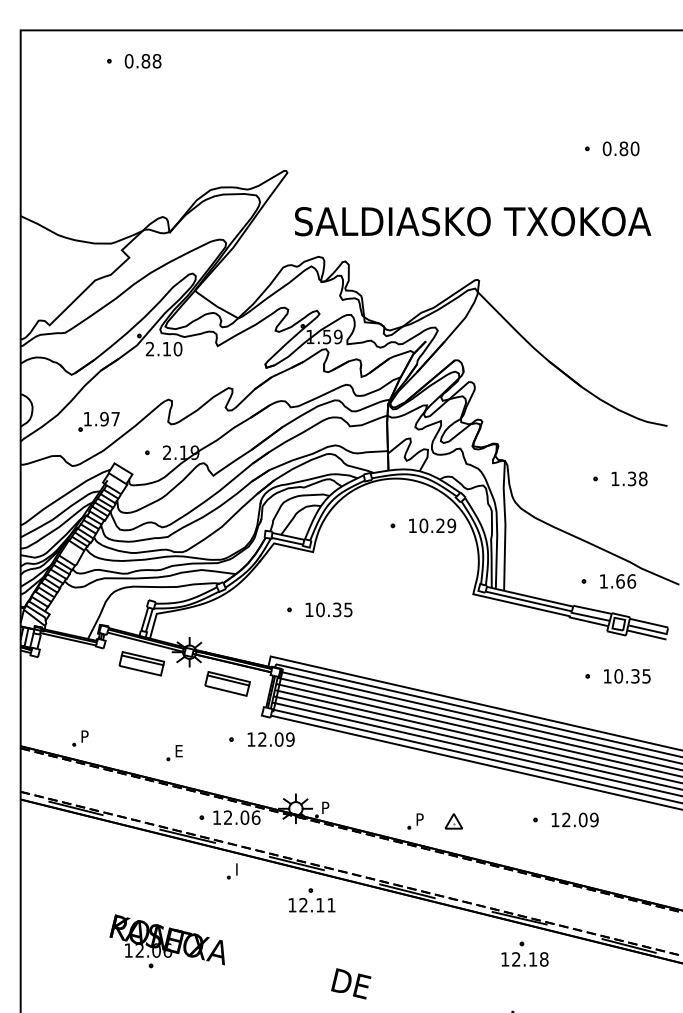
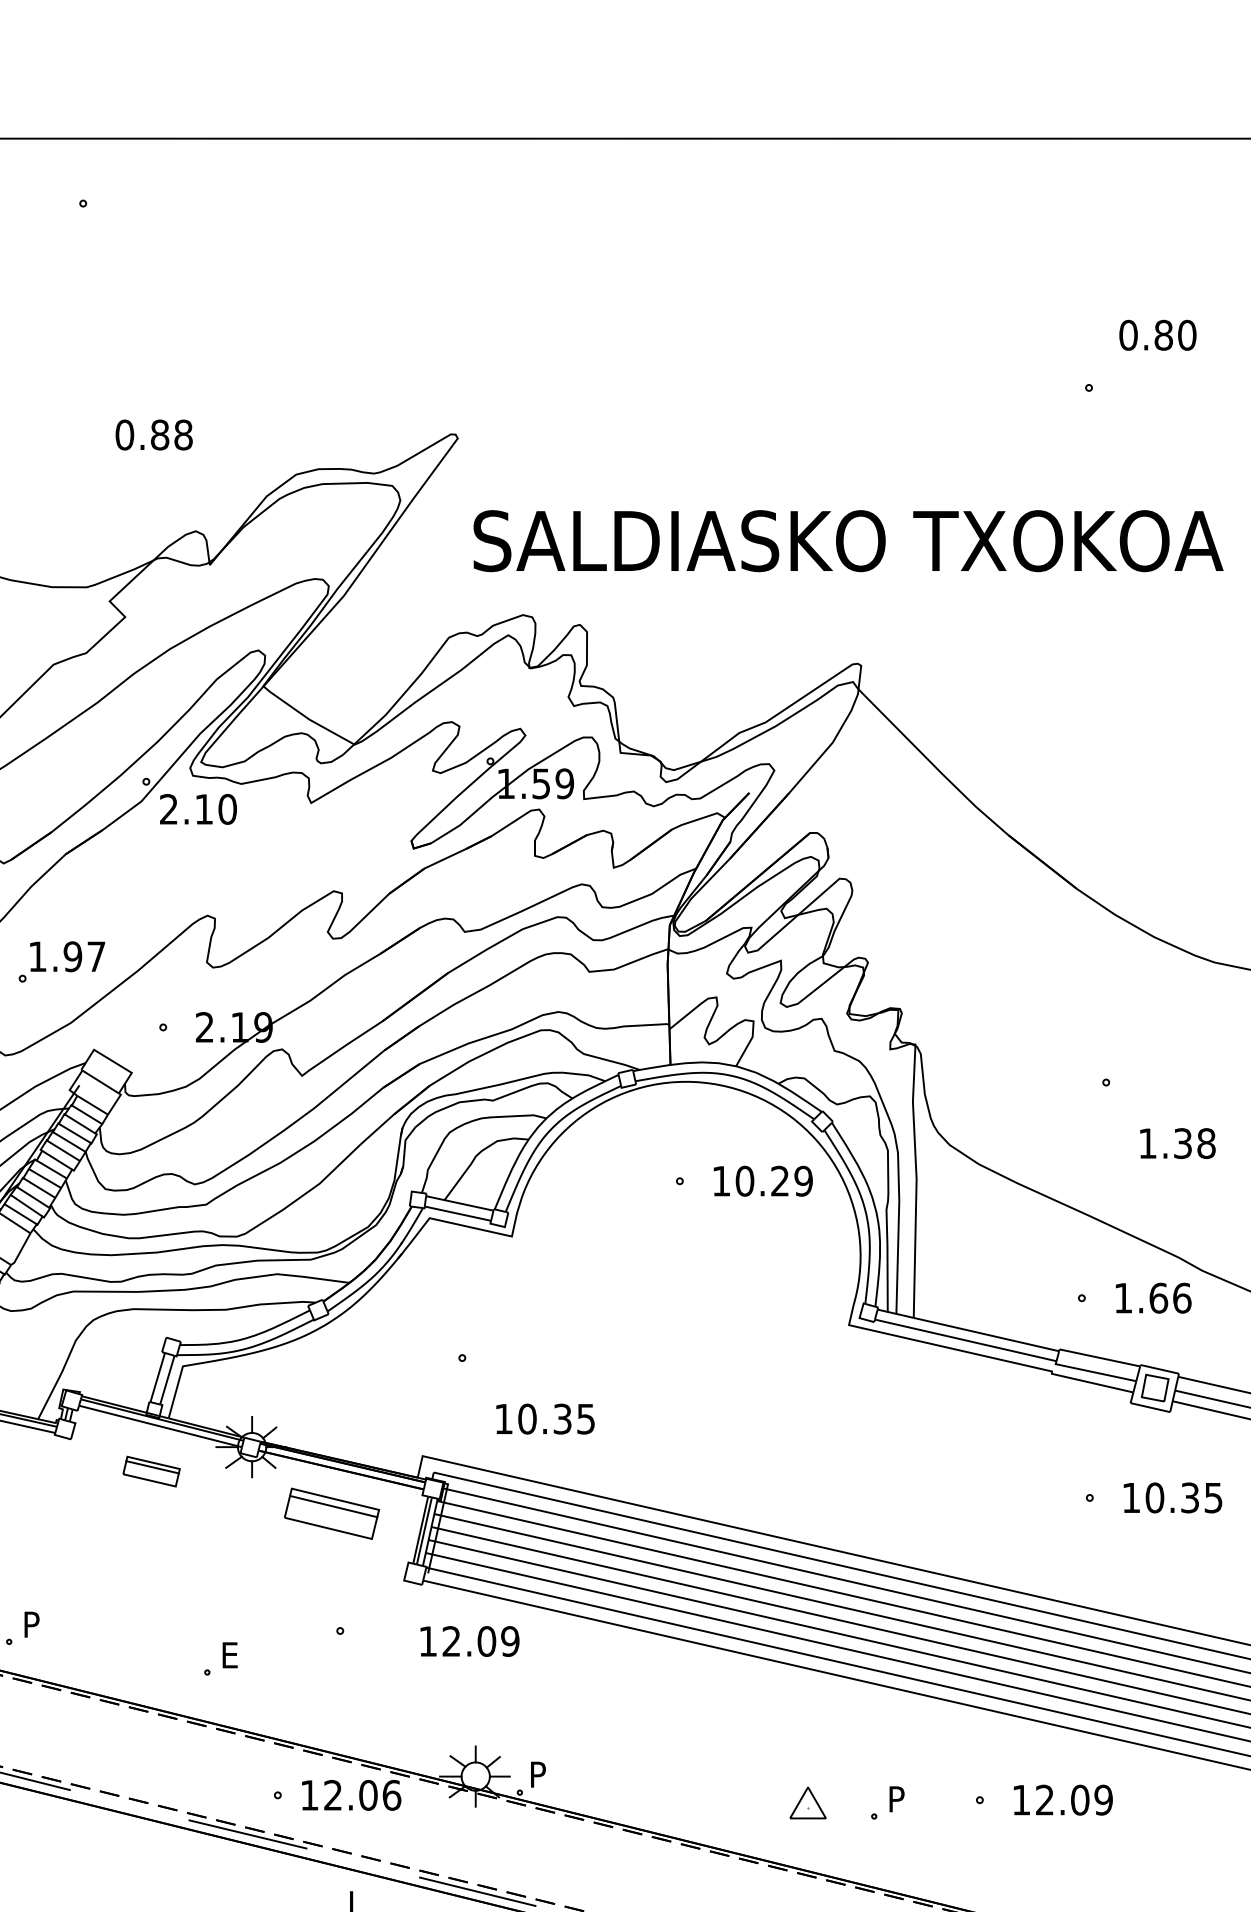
text: (142, 61) -> (152, 435), moved
text: (620, 148) -> (1156, 334), moved
text: (629, 478) -> (1177, 1142), moved
text: (328, 609) -> (544, 1418), moved
part: (141, 663) -> (150, 1470), size x0.6
text: (270, 739) -> (468, 1641), moved
part: (415, 821) -> (887, 1803), moved

